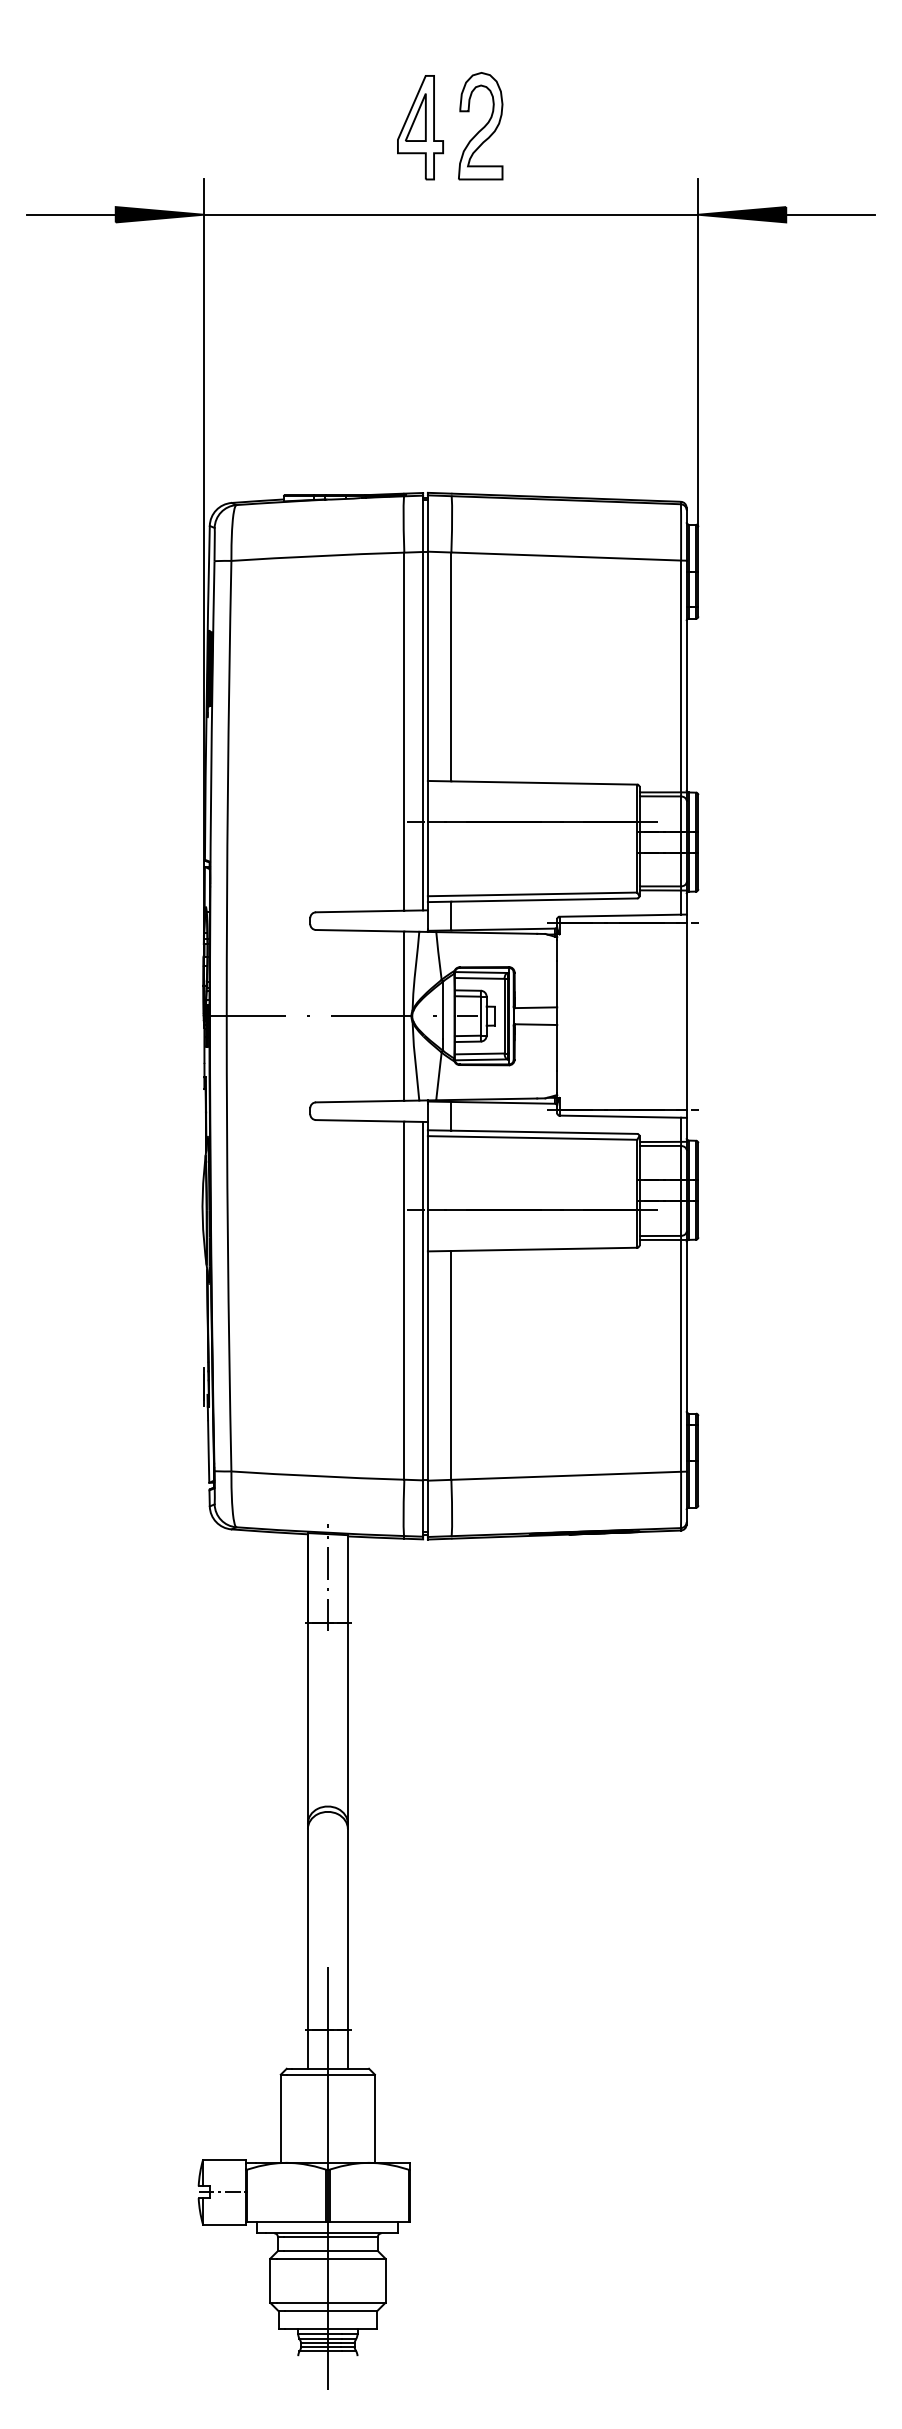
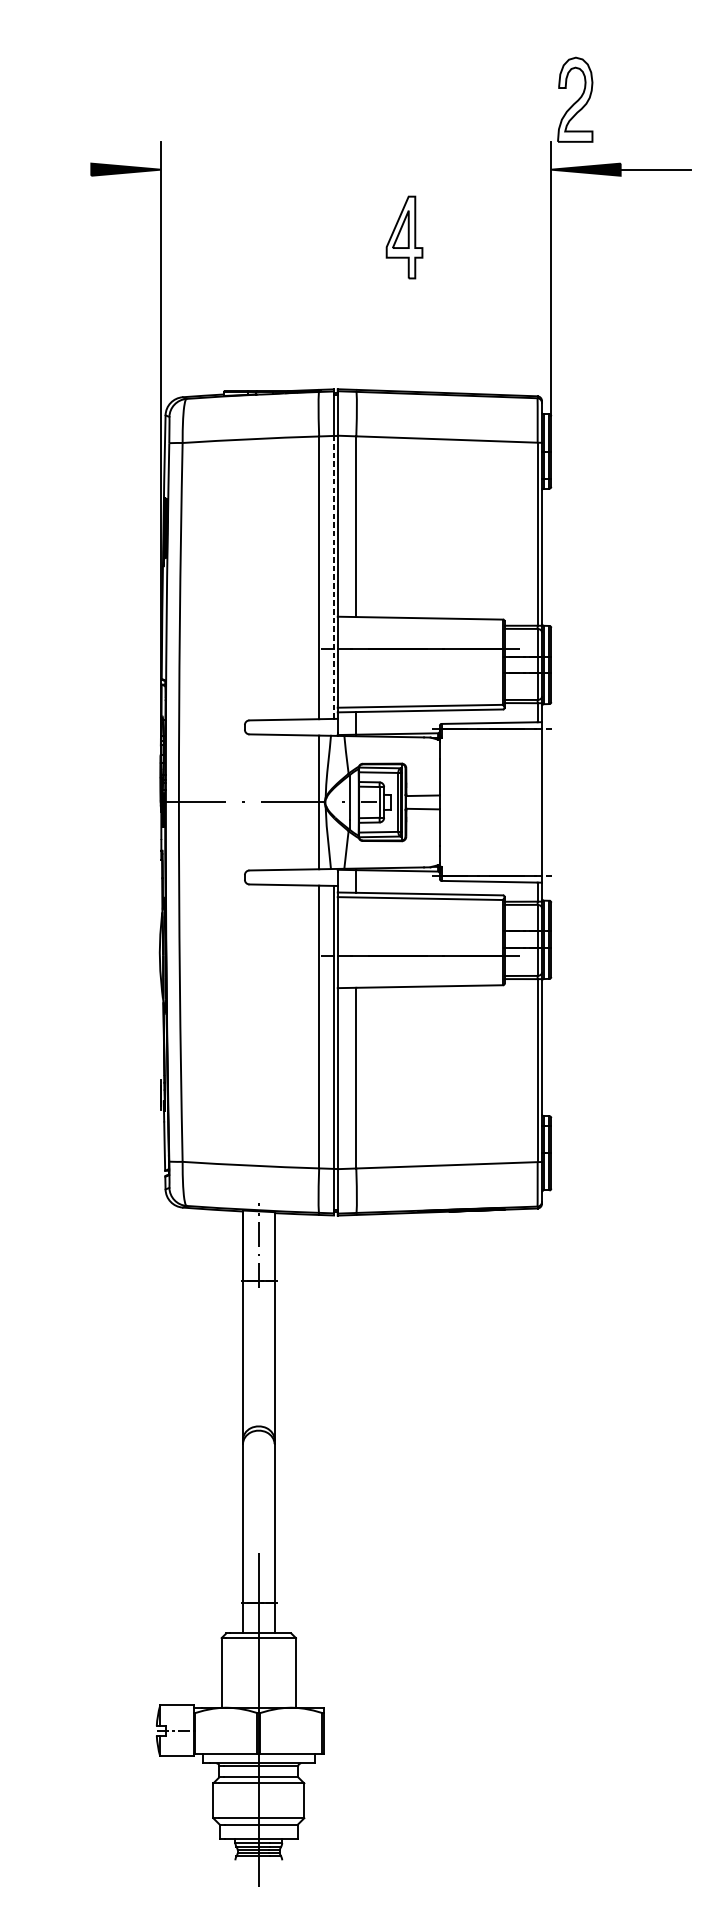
part: (480, 126) -> (575, 100), moved
part: (420, 127) -> (404, 237), moved
line: (71, 214) -> (56, 169), removed
line: (450, 214) -> (355, 169), removed
line: (423, 730) -> (334, 576), solid -> dashed

